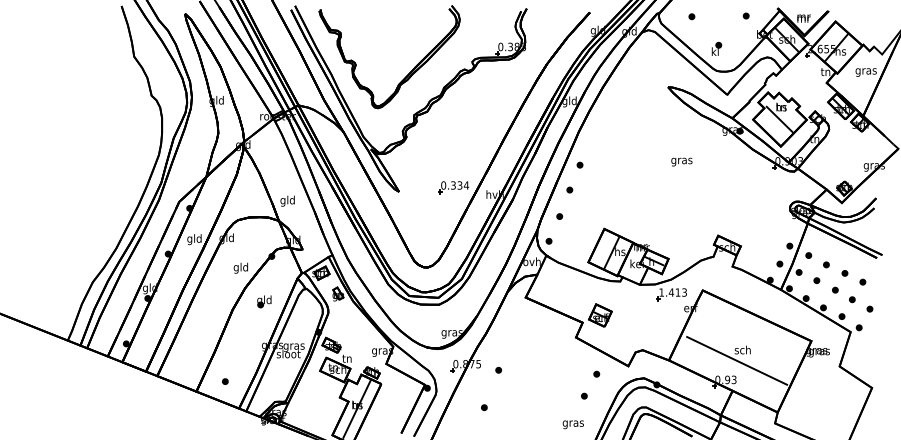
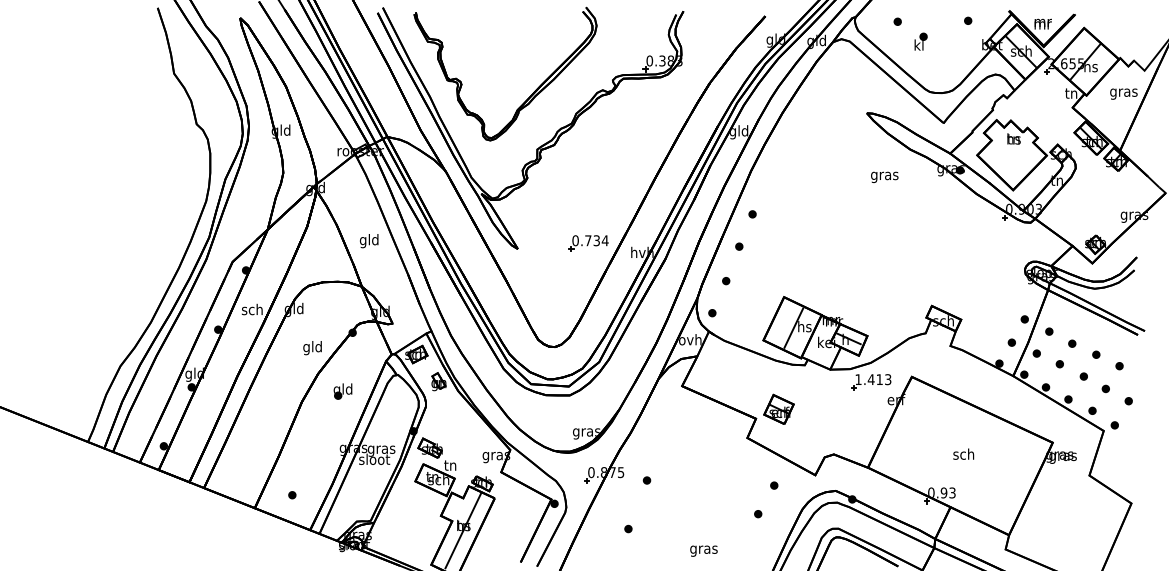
part: (716, 48) -> (920, 41), moved
line: (779, 119) -> (1011, 154), removed
text: (681, 161) -> (884, 176), moved
text: (453, 185) -> (588, 240), 0.334 -> 0.734
text: (287, 201) -> (369, 241), moved
text: (193, 239) -> (251, 310), gld -> sch
line: (737, 361) -> (956, 468), removed
text: (573, 424) -> (703, 550), moved

